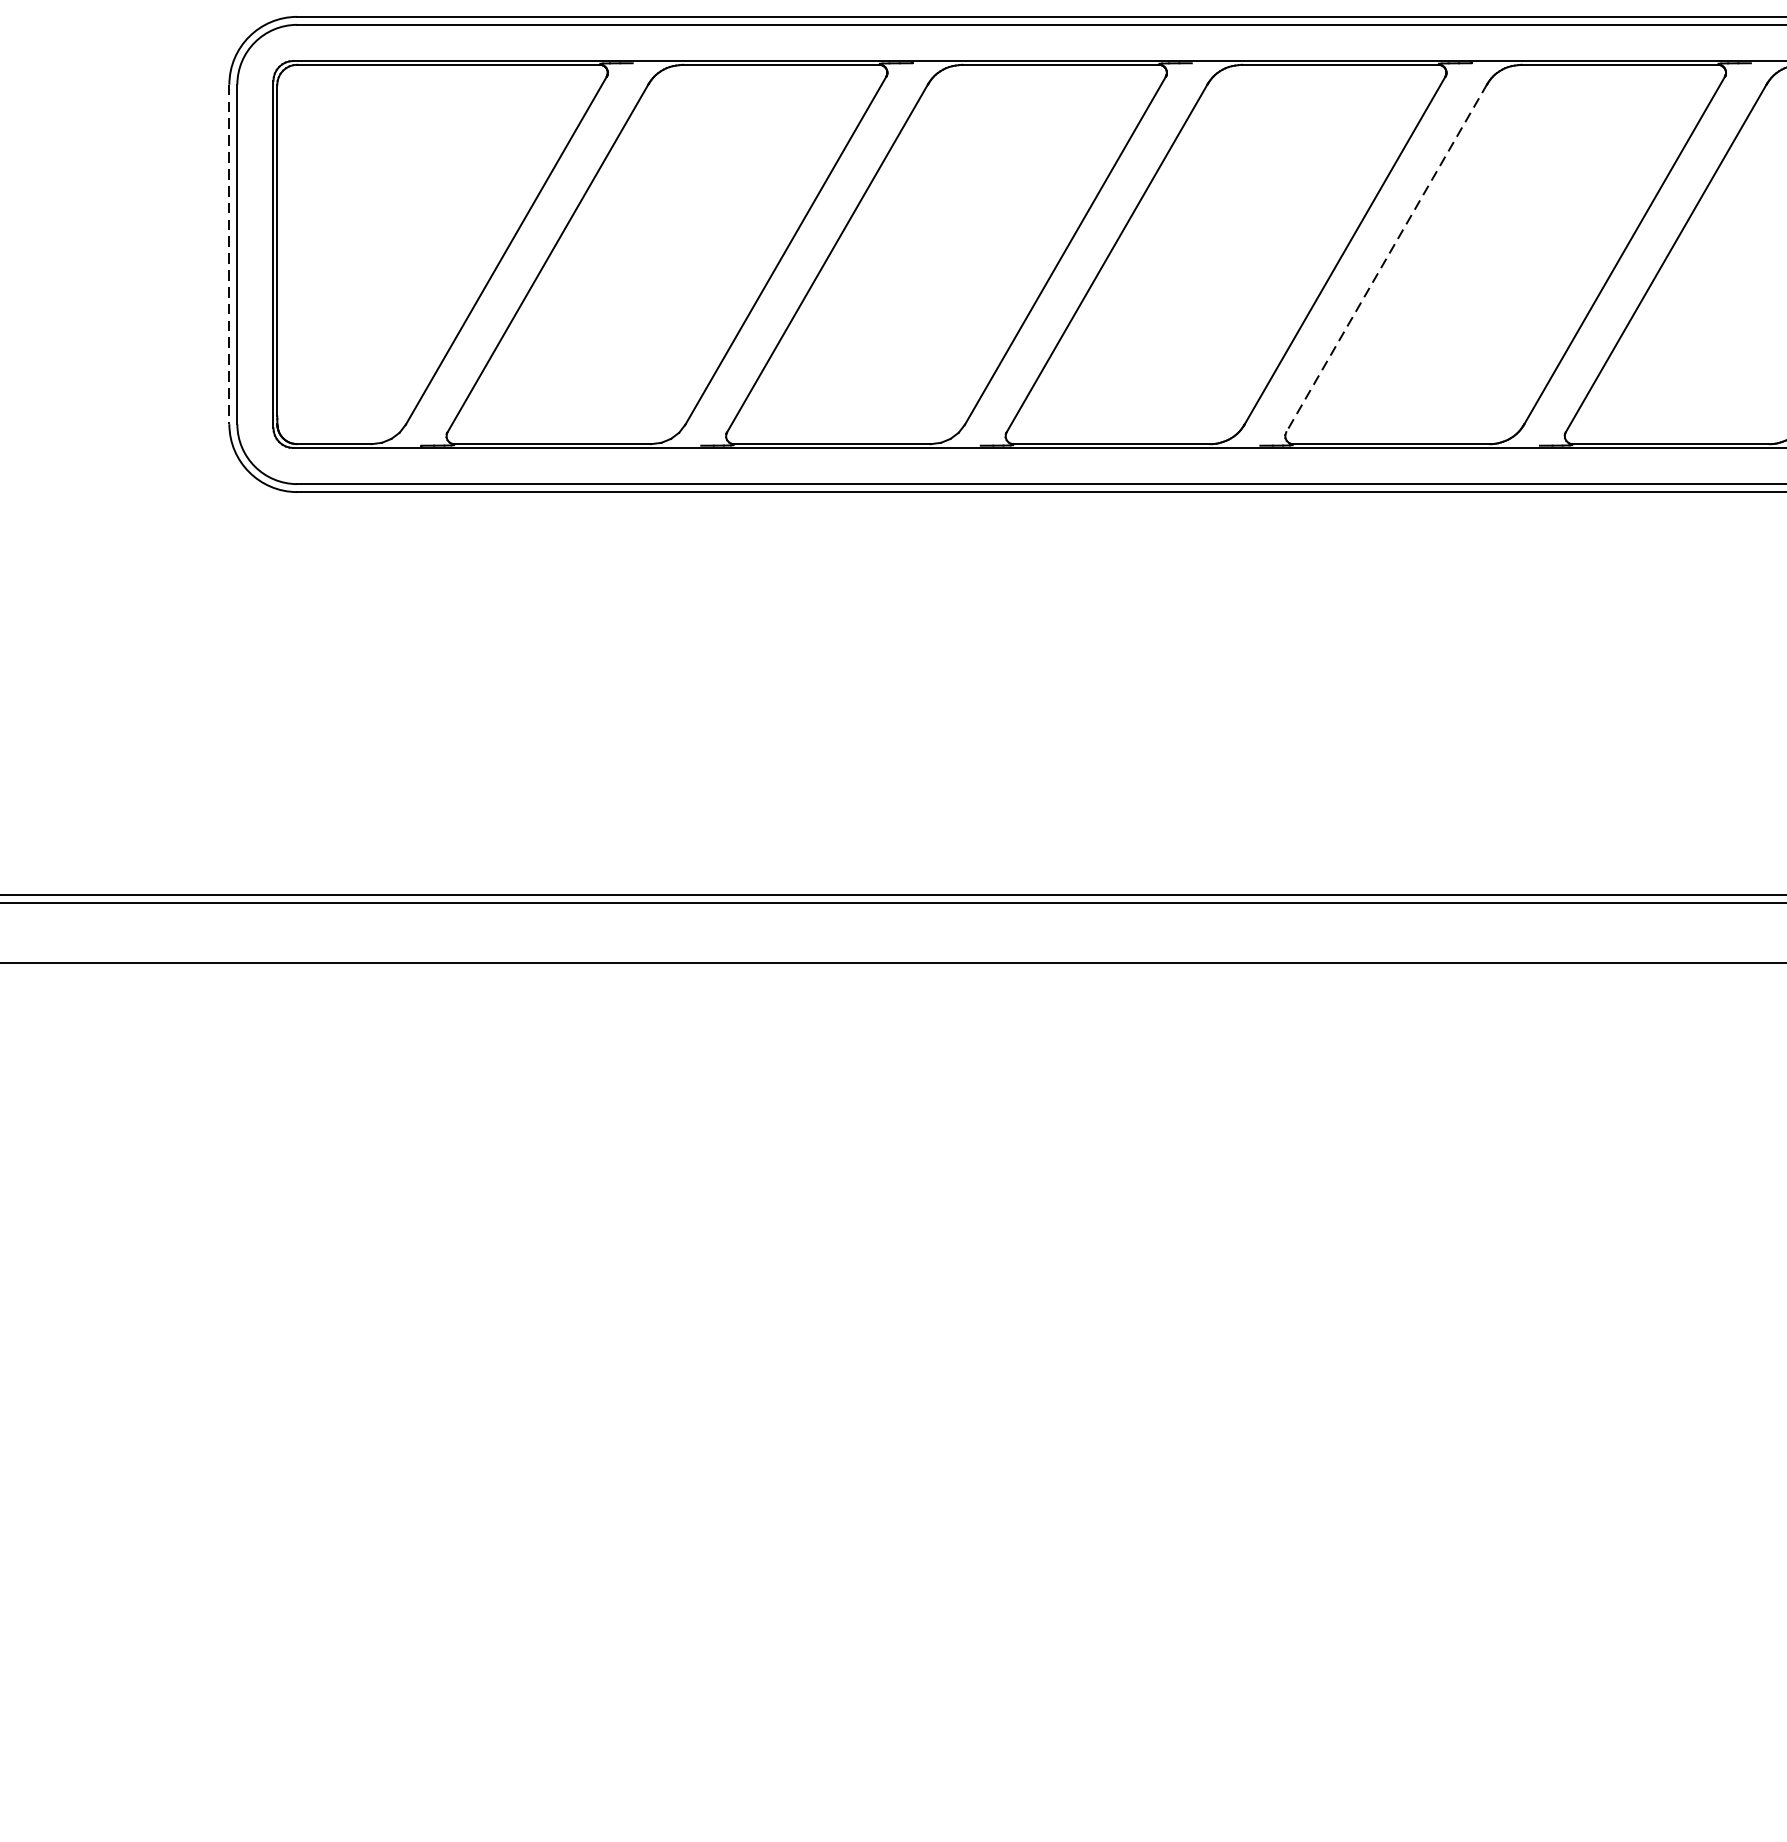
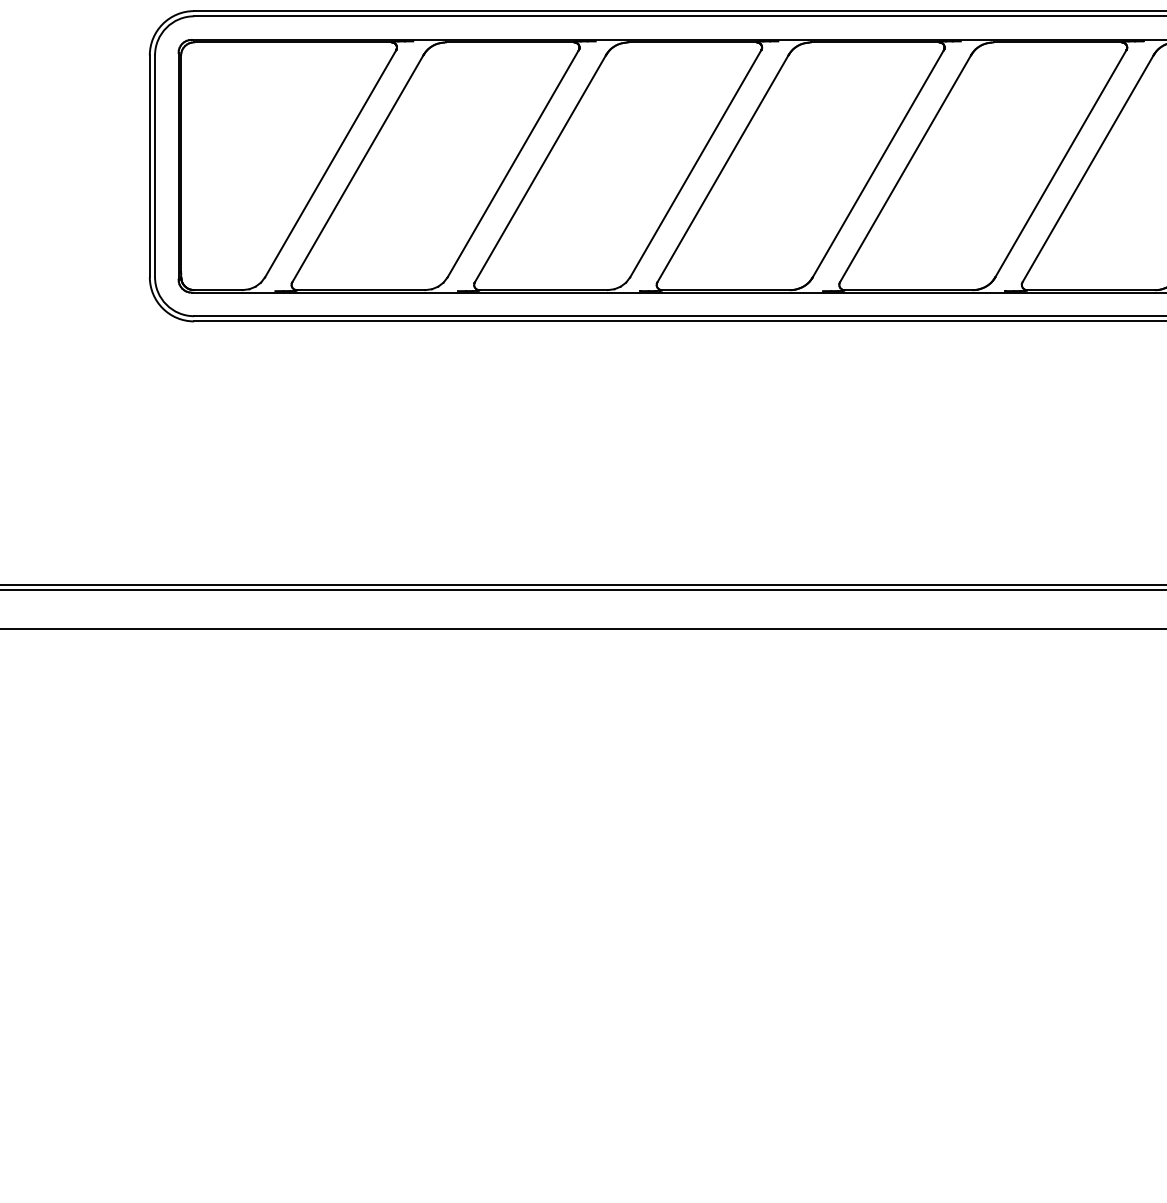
line: (228, 254) -> (149, 166), dashed -> solid
line: (1386, 257) -> (905, 168), dashed -> solid

